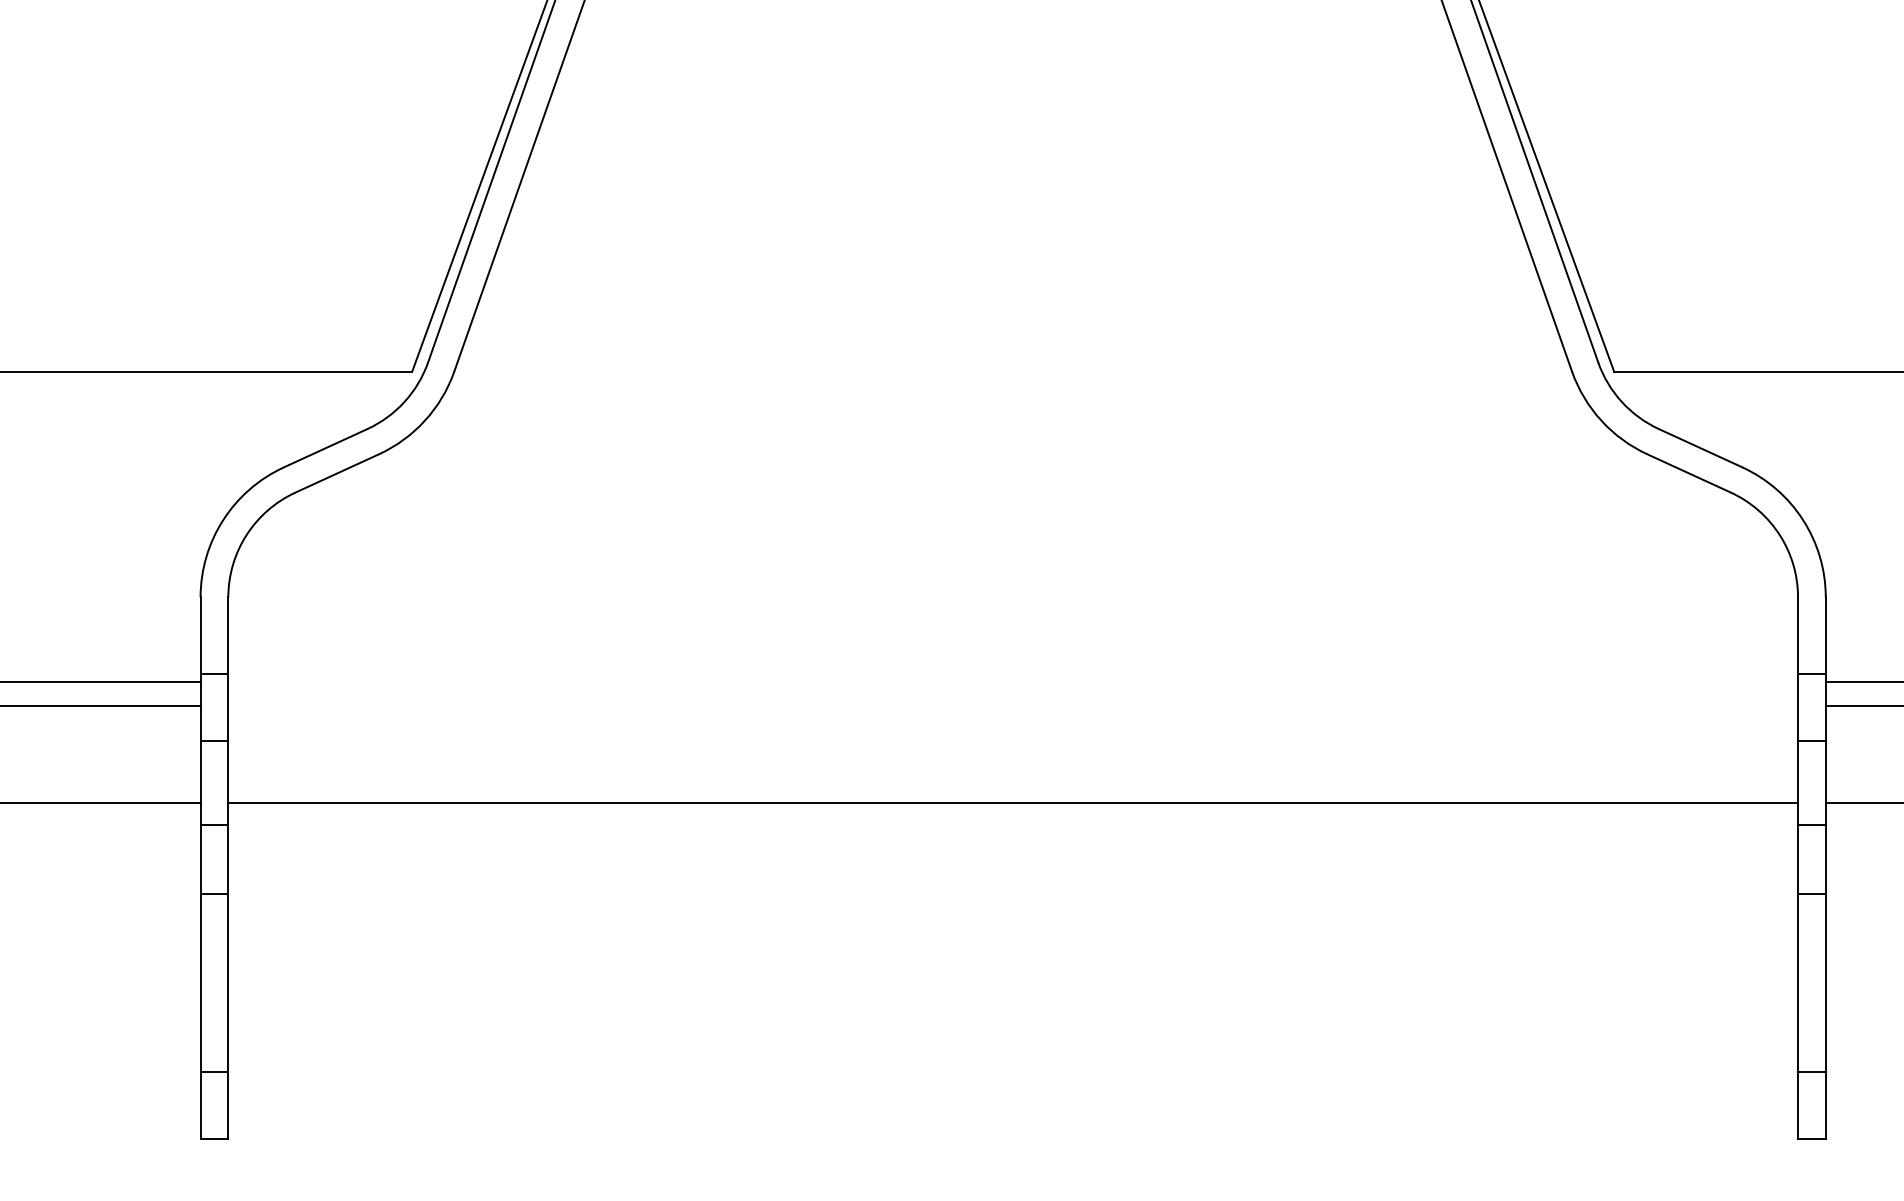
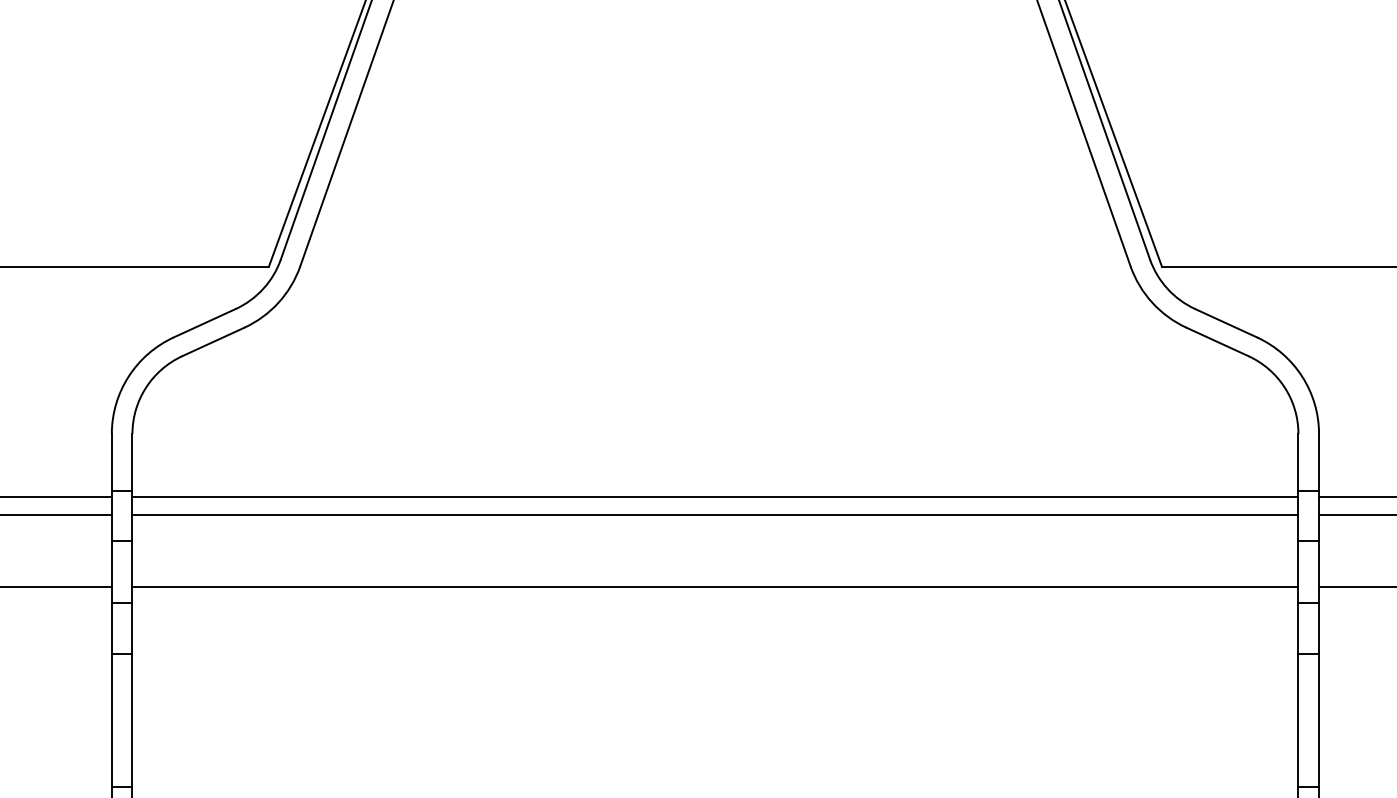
line: (1013, 682) -> (715, 497), added
line: (1013, 705) -> (715, 514), added

